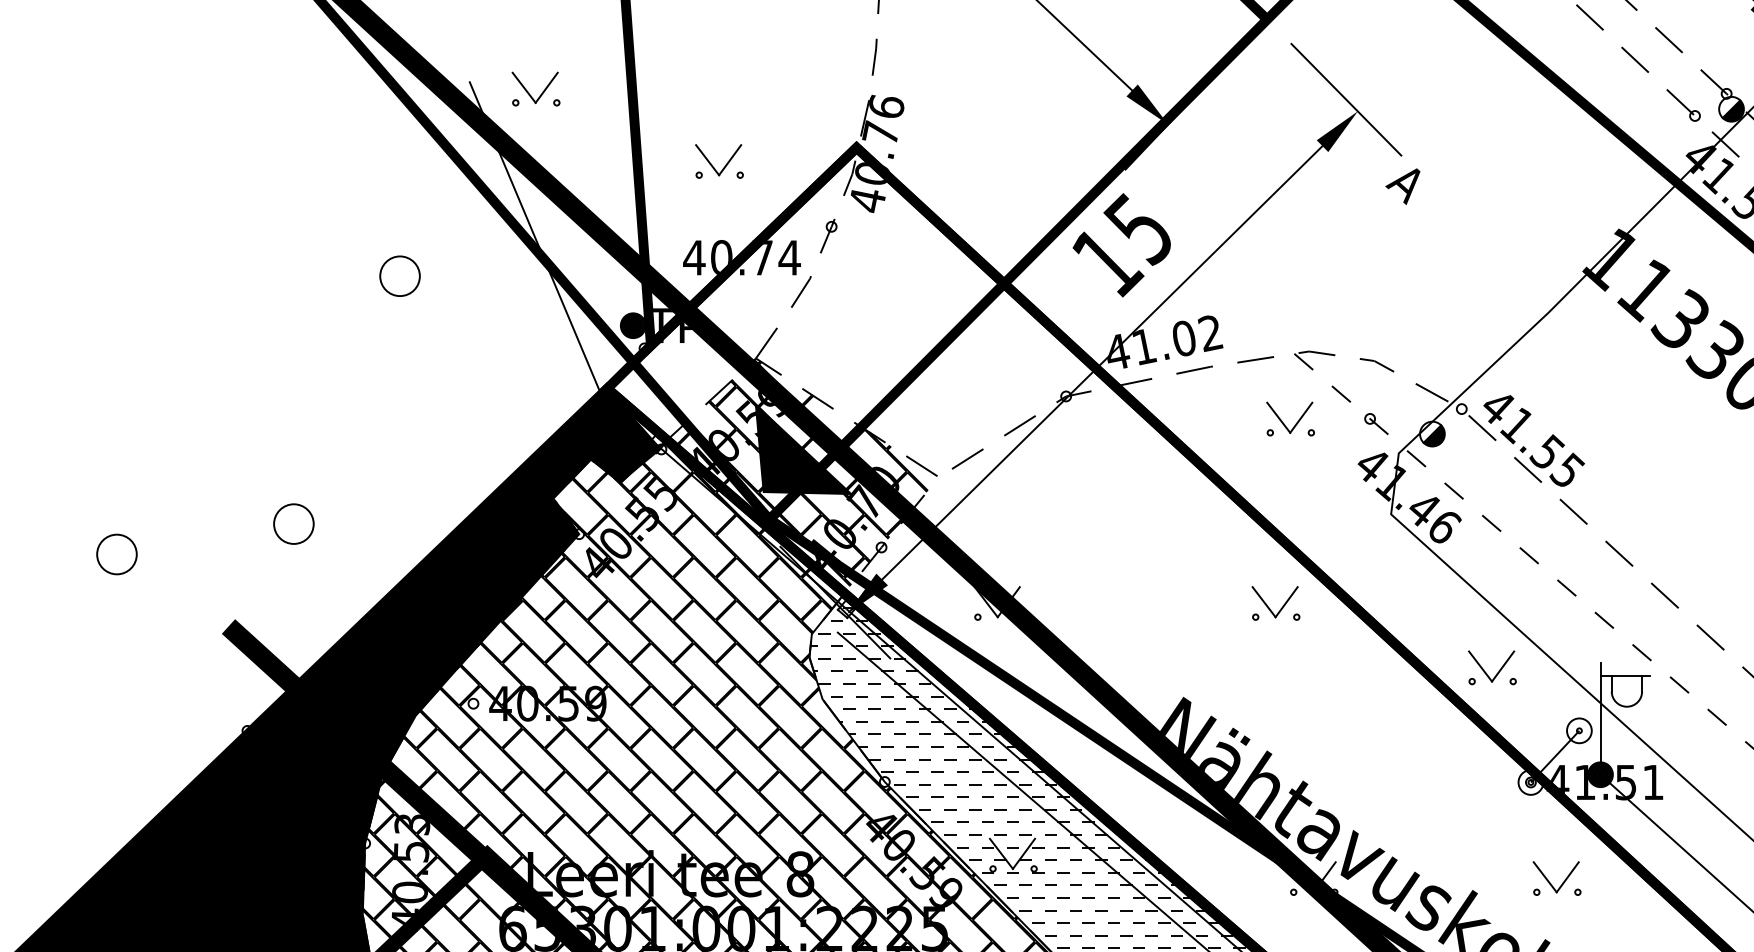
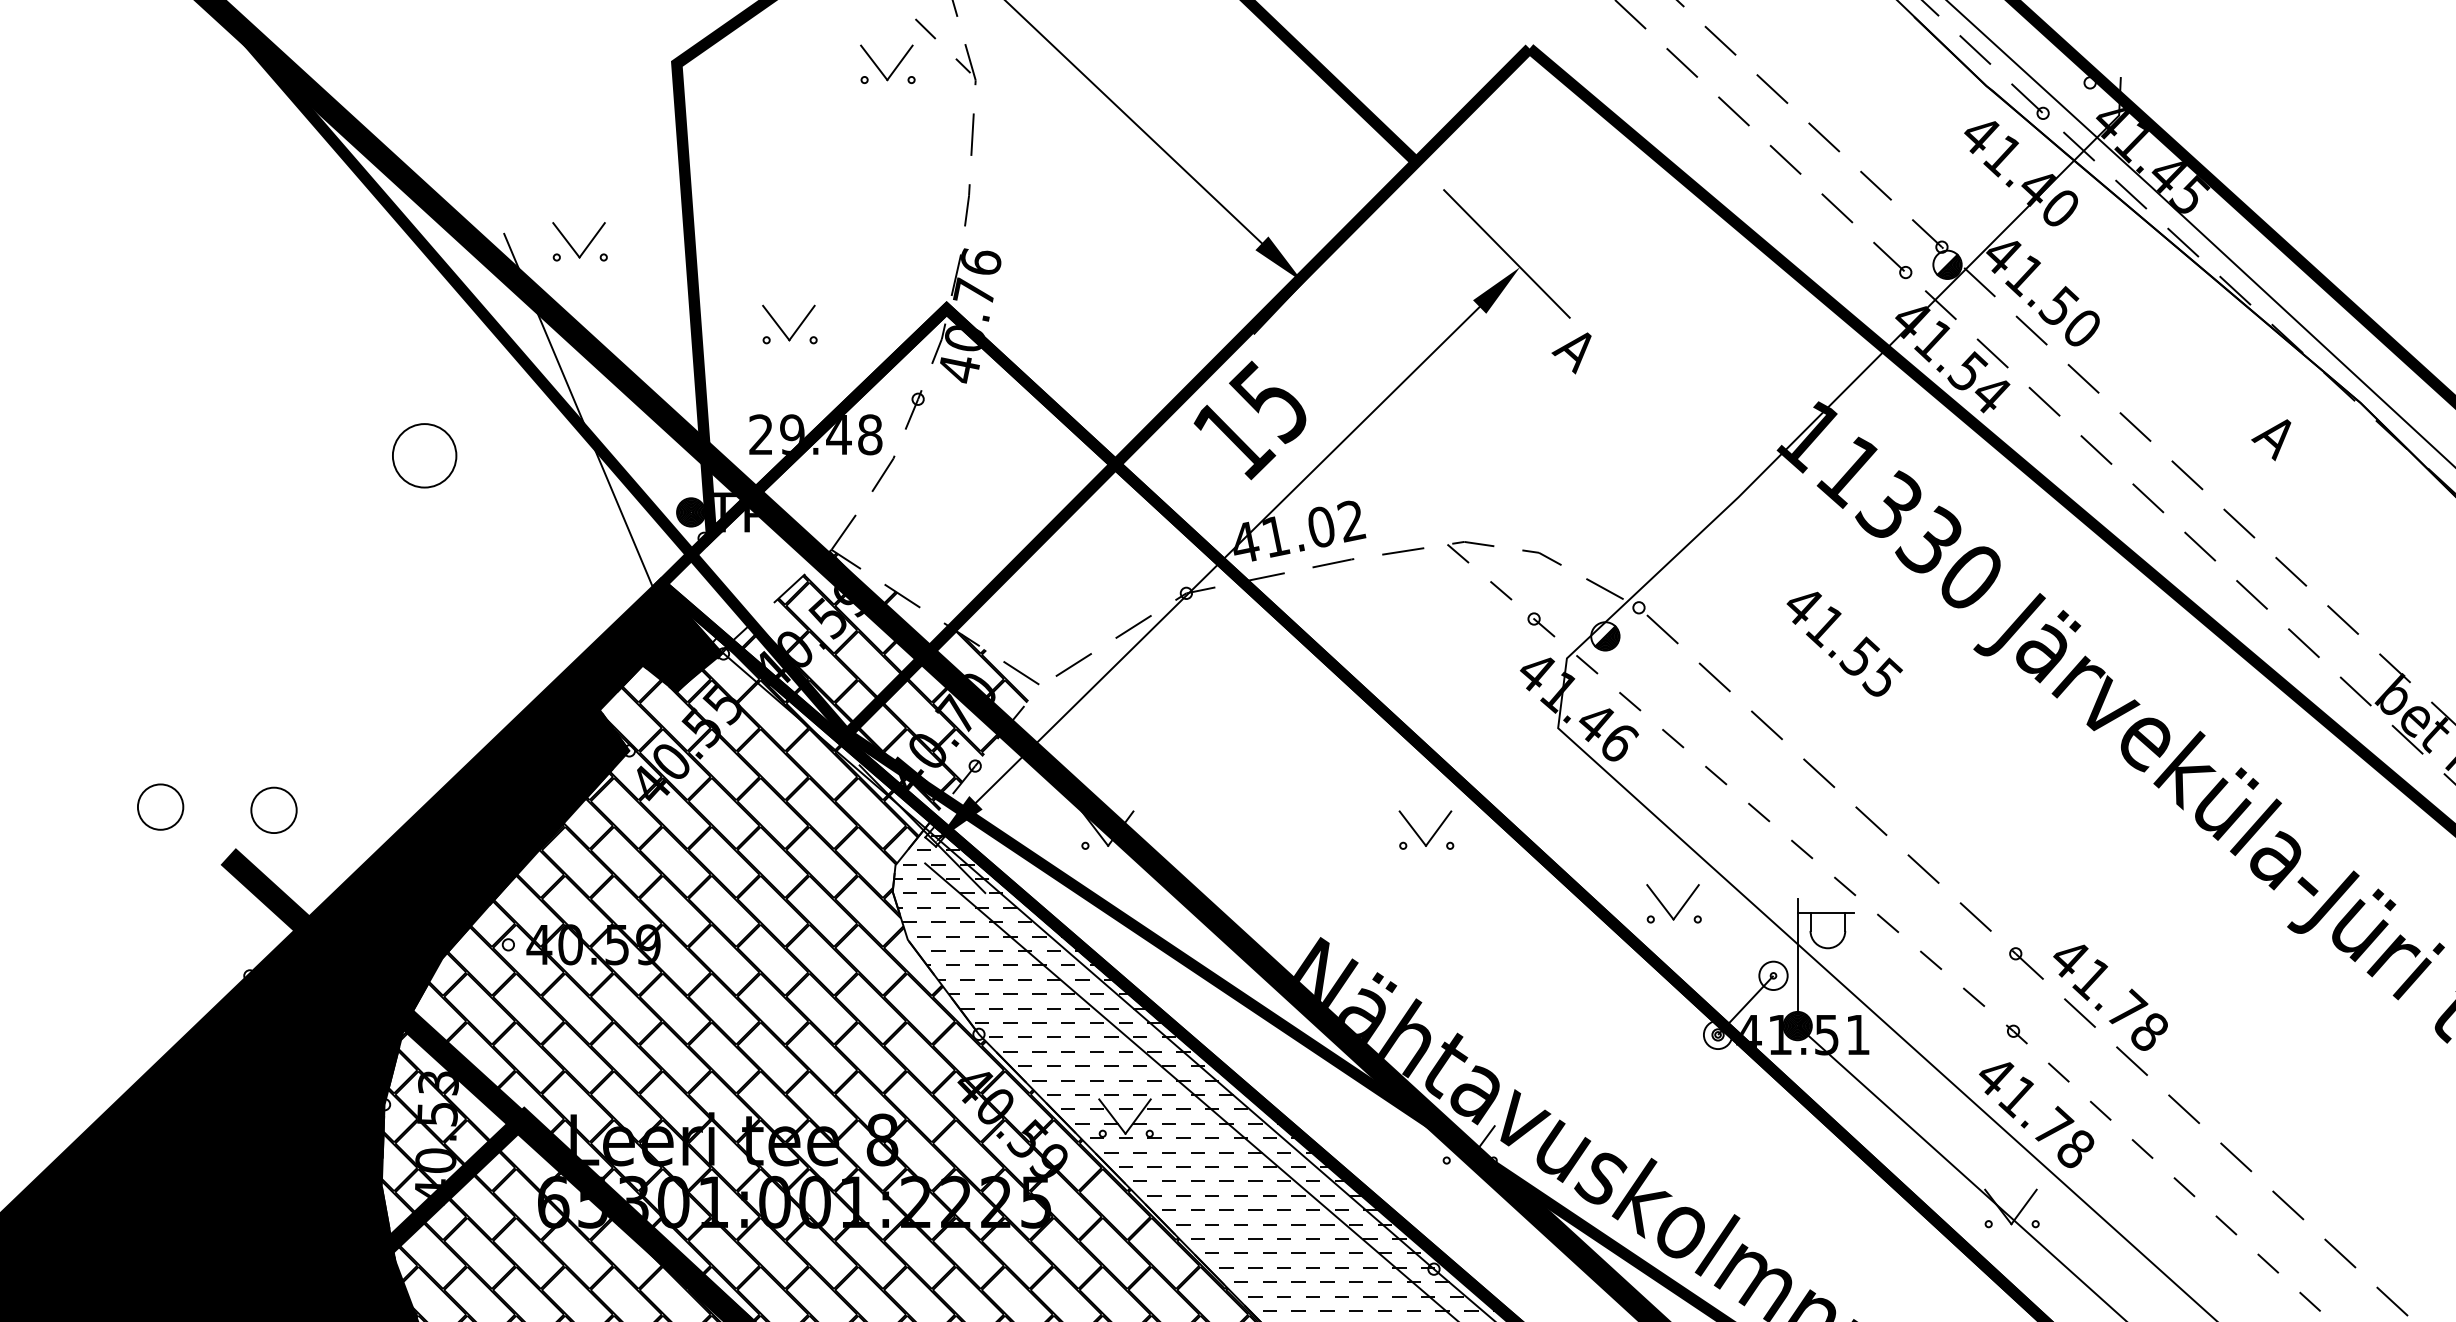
text: (741, 257) -> (815, 434), 40.74 -> 29.48
part: (399, 275) -> (423, 455), size x1.4
part: (1283, 422) -> (1435, 623), removed
text: (1533, 440) -> (1844, 643), moved
fill: (803, 449) -> (886, 653), removed
part: (293, 523) -> (273, 809), moved
part: (116, 553) -> (160, 806), moved
part: (1551, 883) -> (1741, 1150), removed

